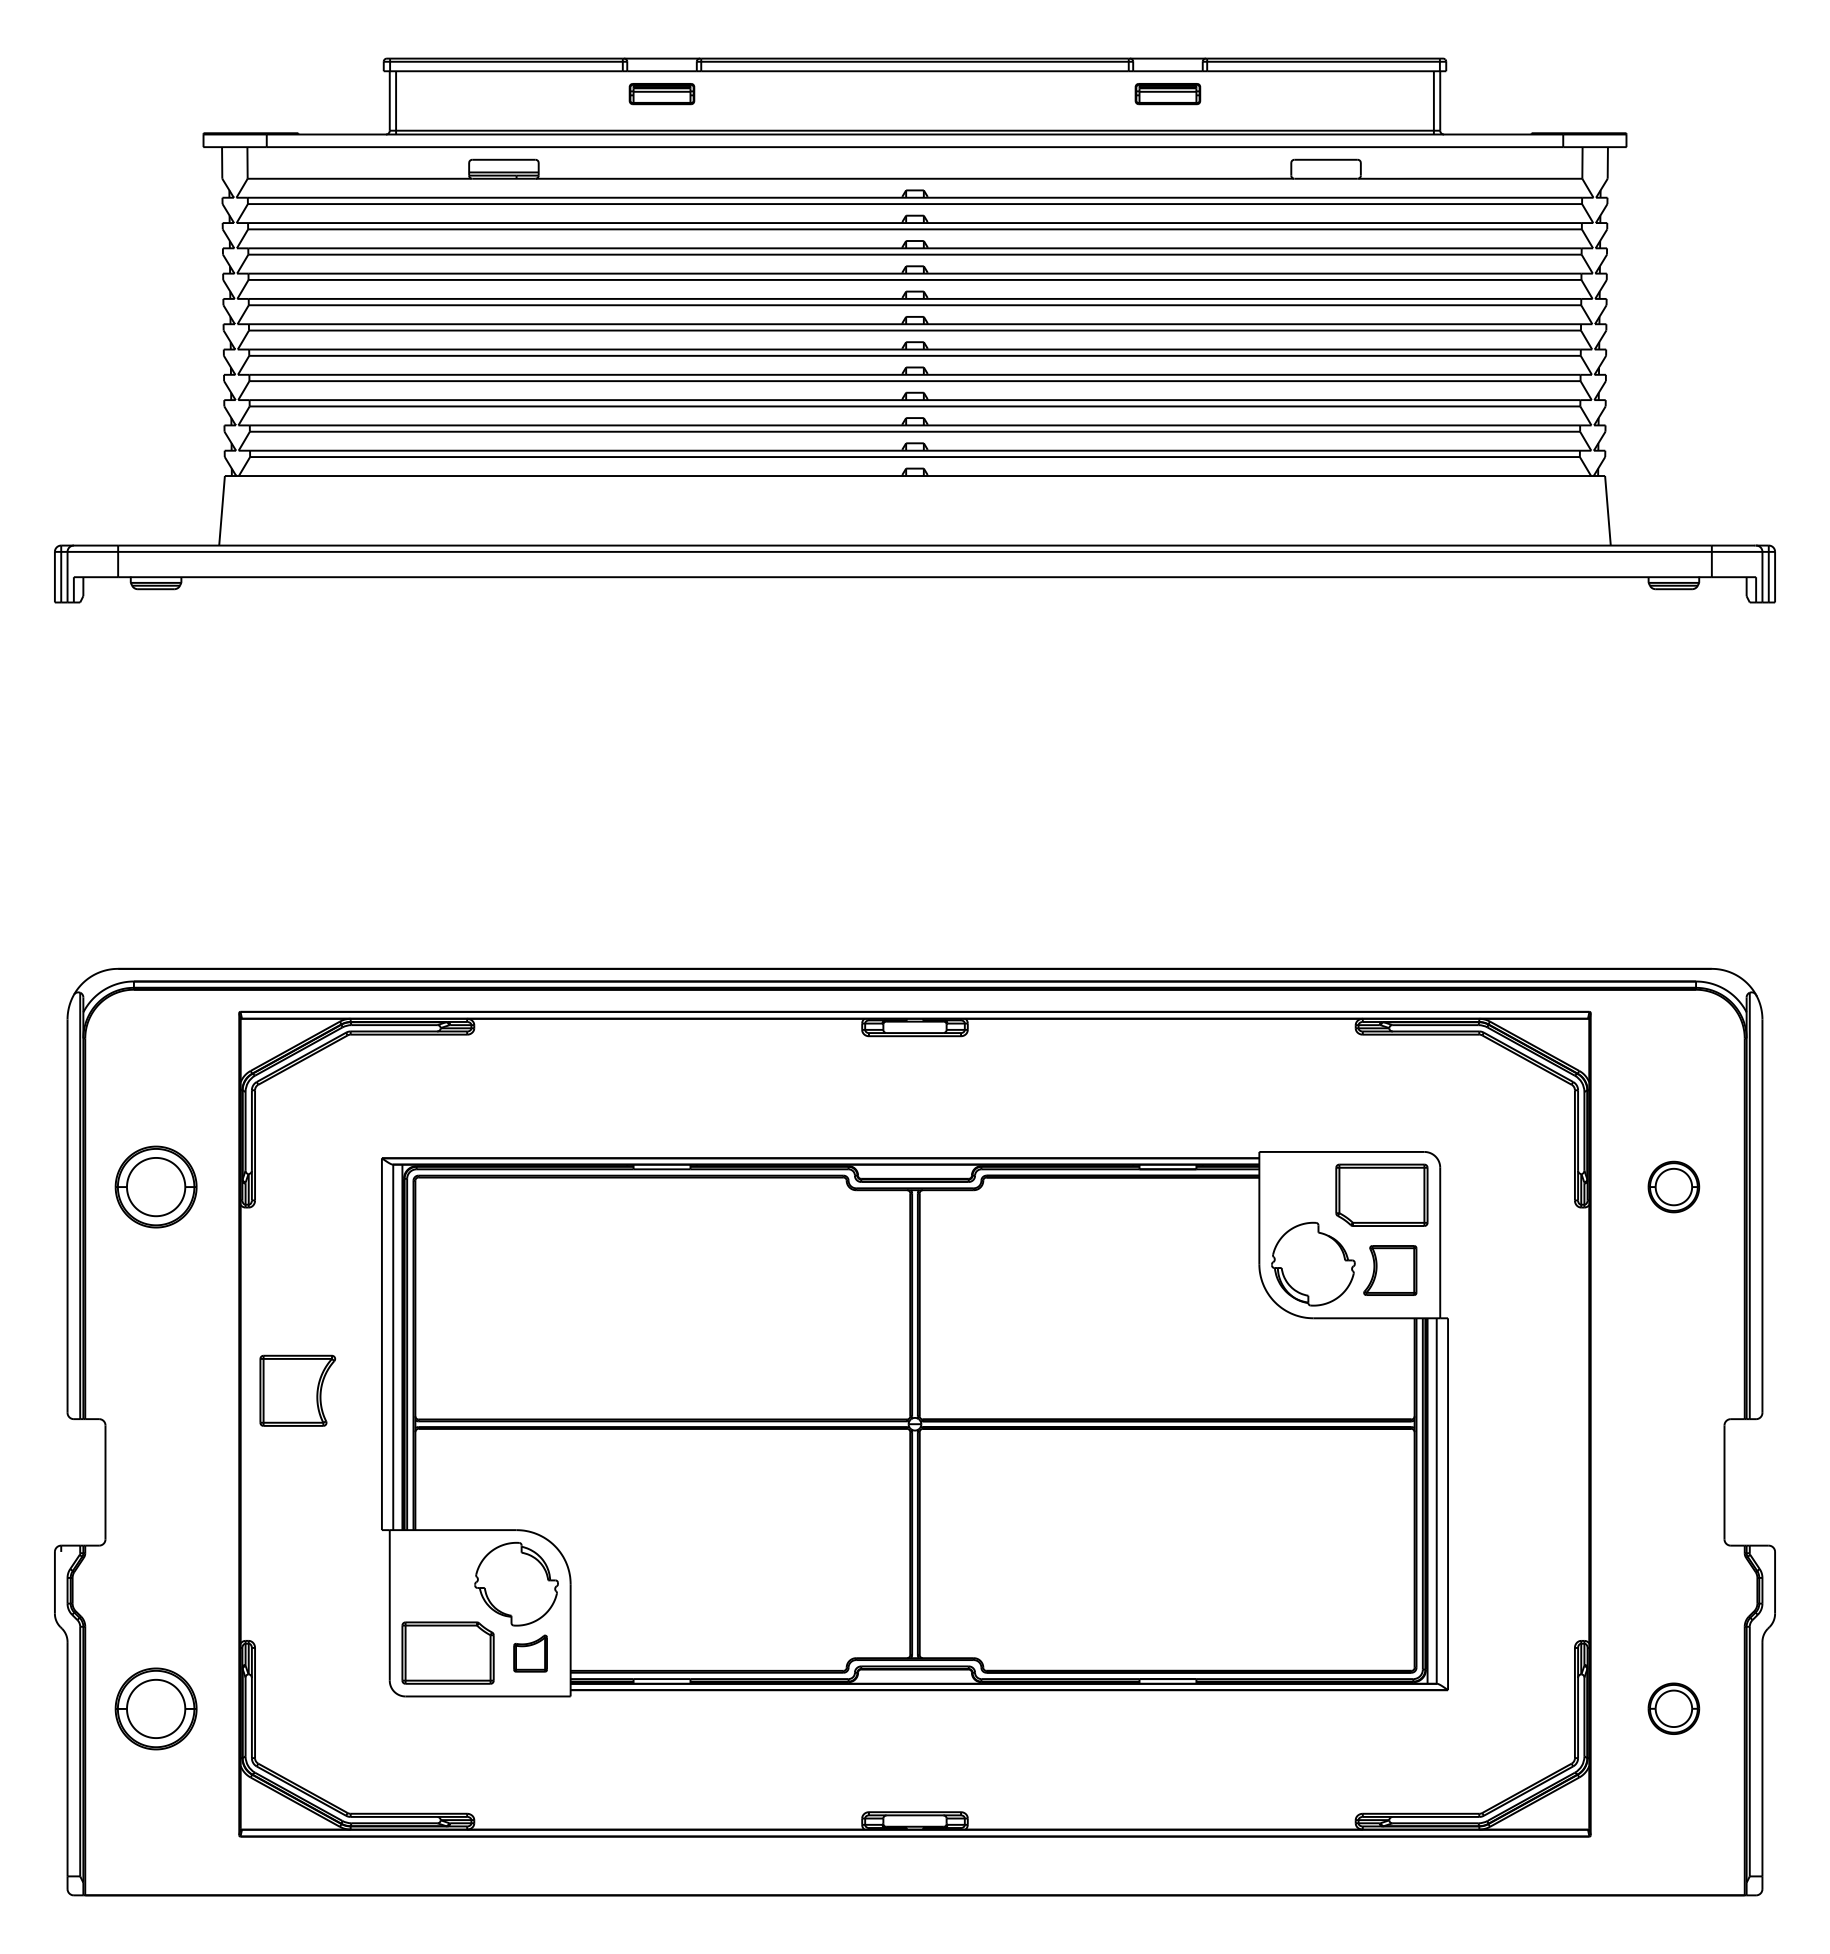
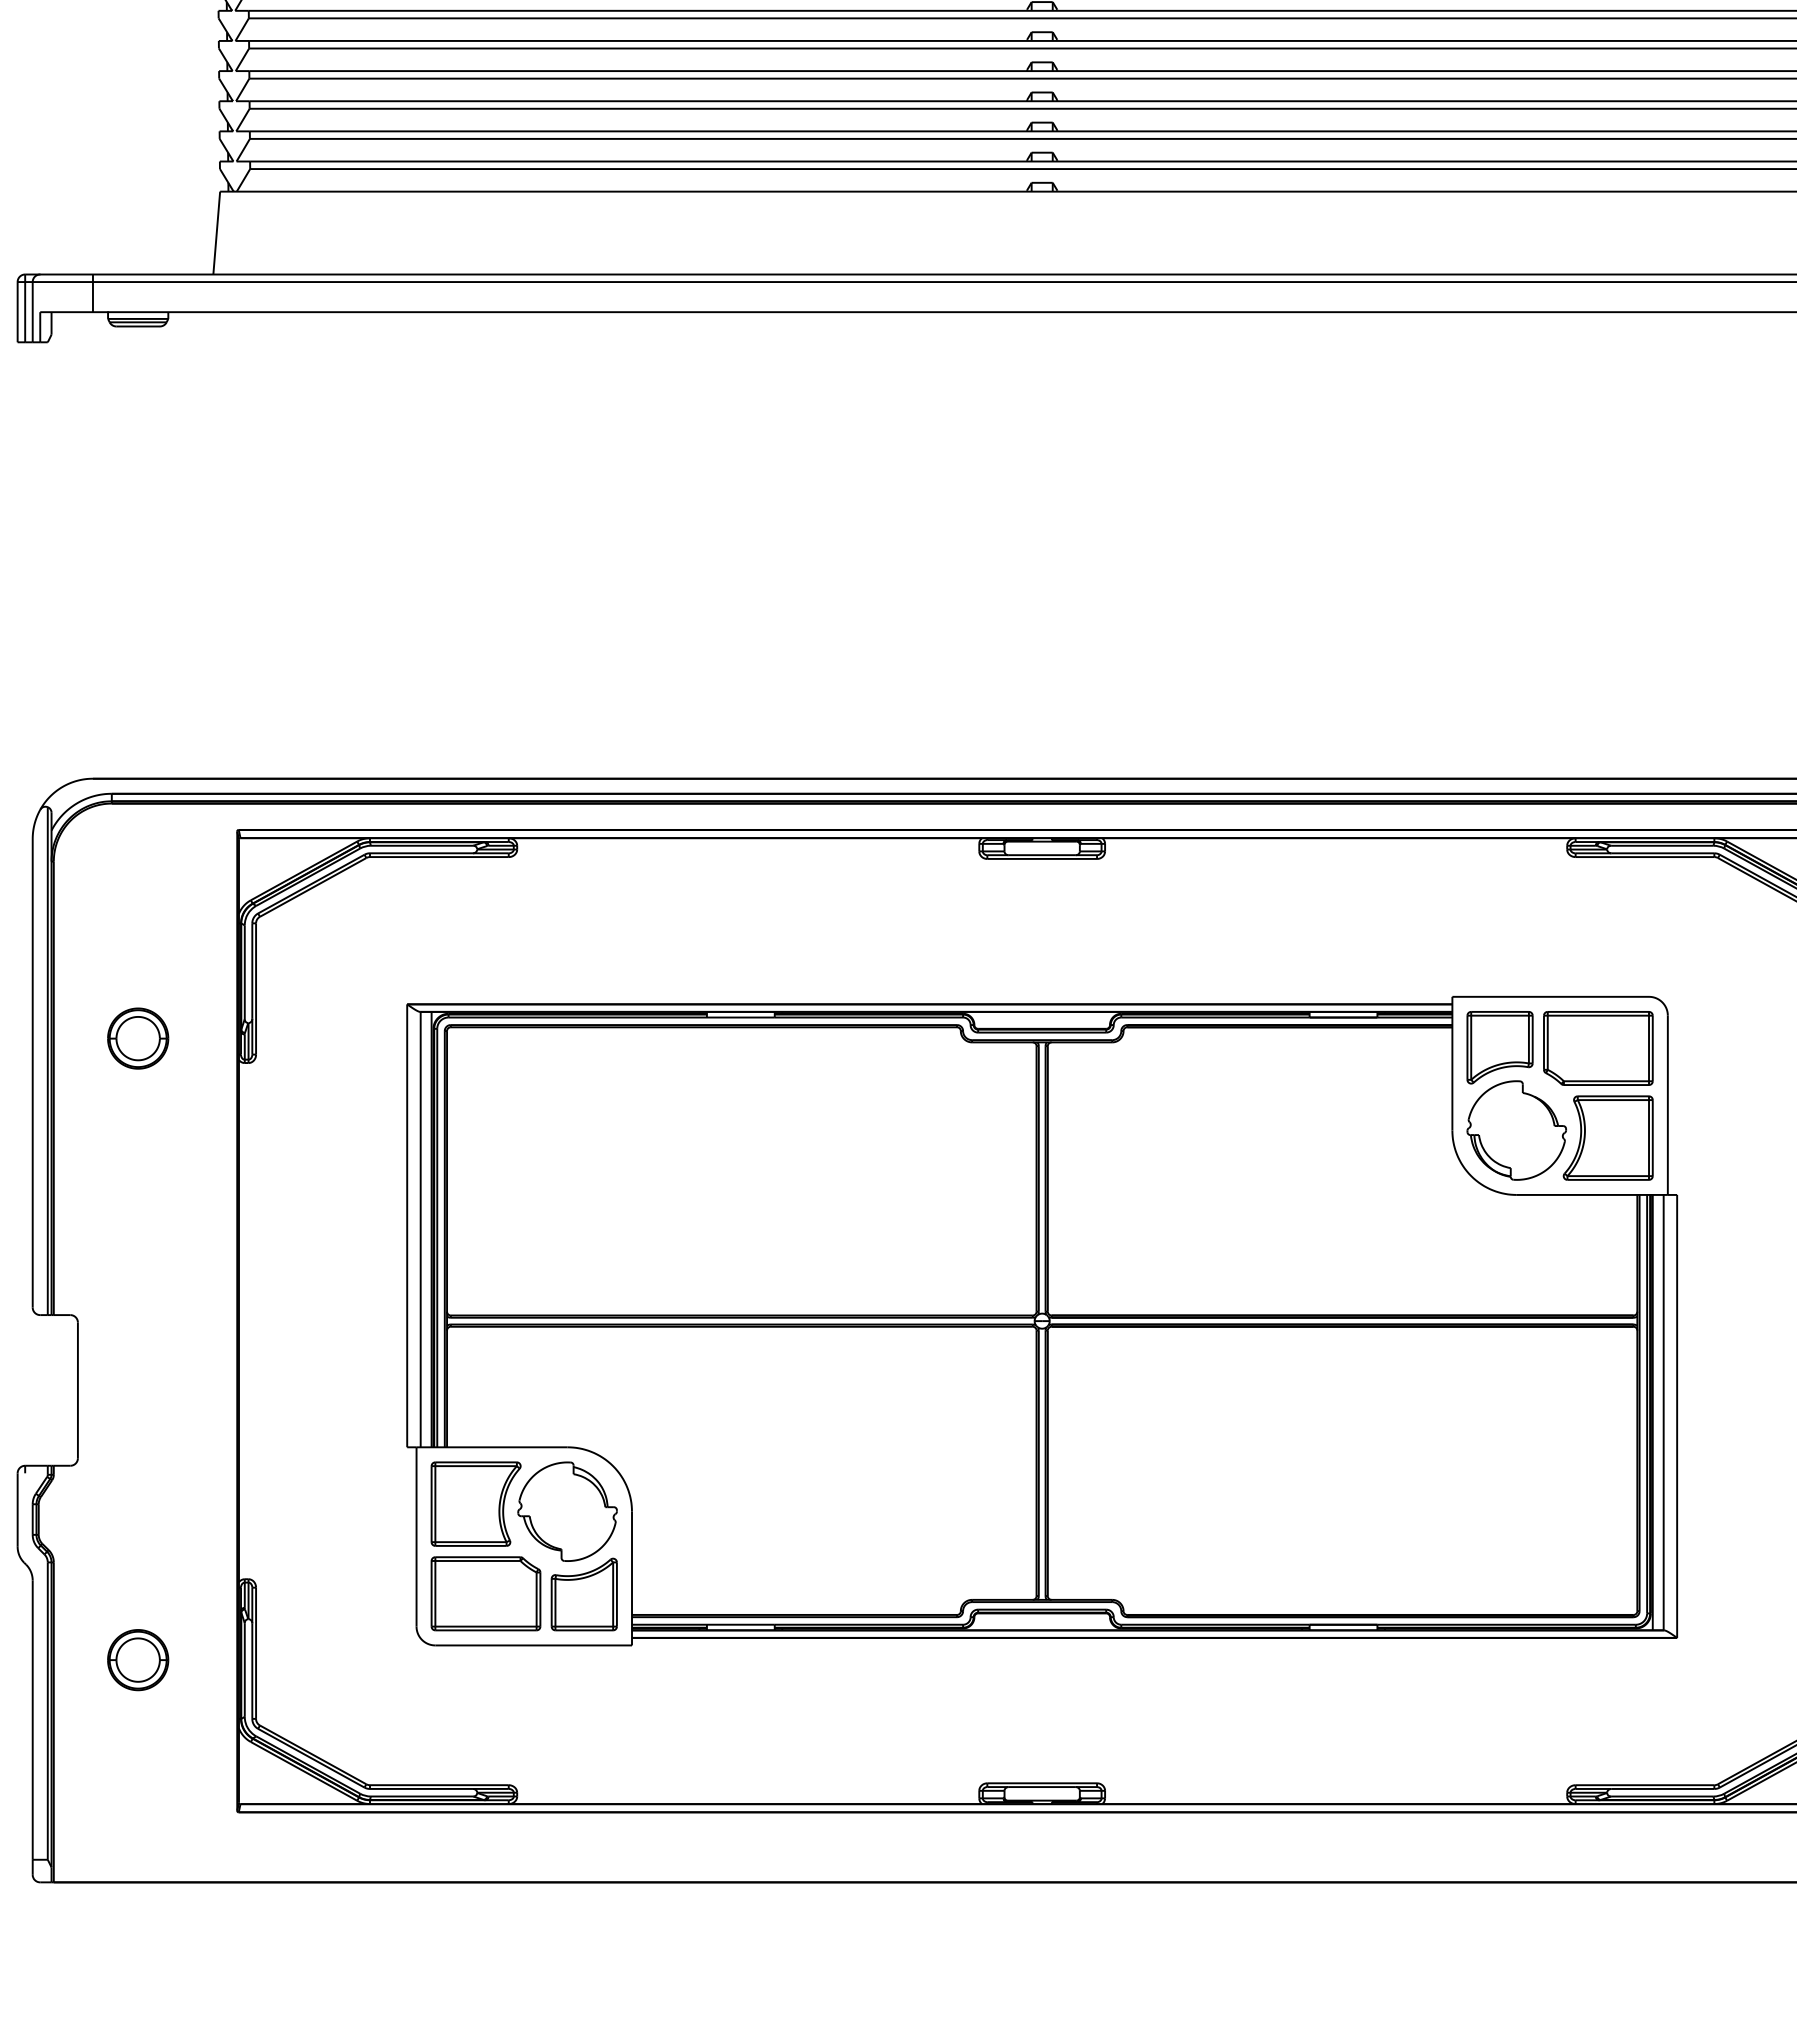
part: (155, 1186) -> (137, 1037), size x0.62
part: (1299, 1194) -> (1500, 1047), added
part: (1390, 1270) -> (1608, 1138), size x1.43
part: (297, 1390) -> (475, 1503), moved
part: (530, 1653) -> (584, 1594), size x1.67
part: (155, 1708) -> (137, 1659), size x0.62

